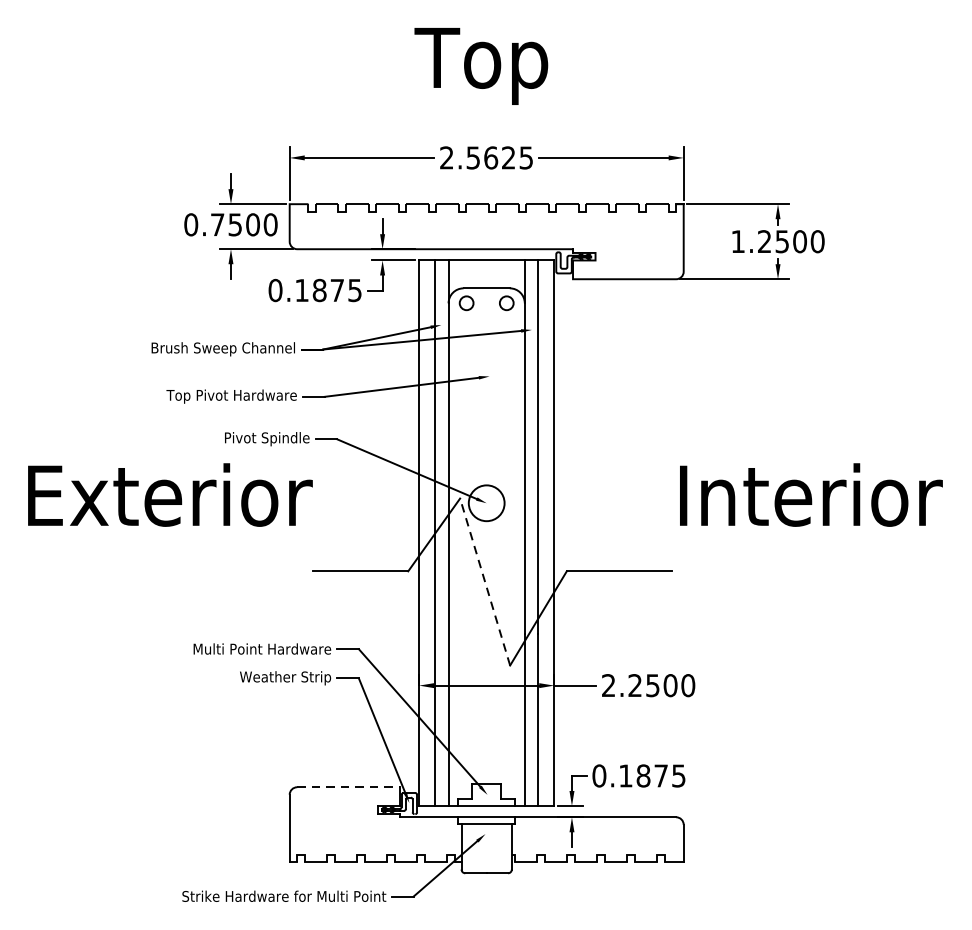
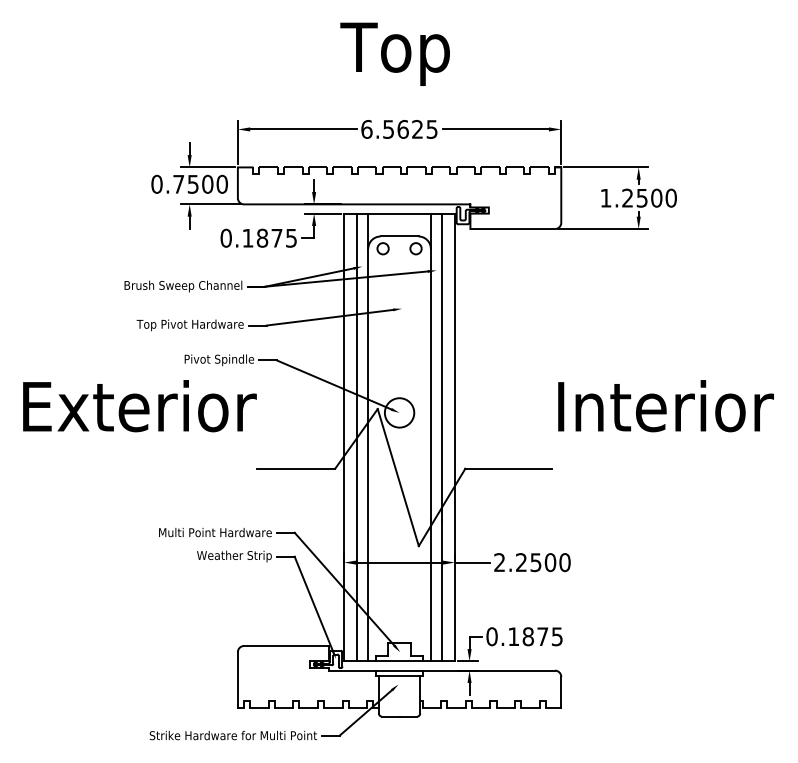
text: (446, 157) -> (366, 129), 2.5625 -> 6.5625
line: (485, 581) -> (398, 477), dashed -> solid
line: (348, 787) -> (286, 646), dashed -> solid

